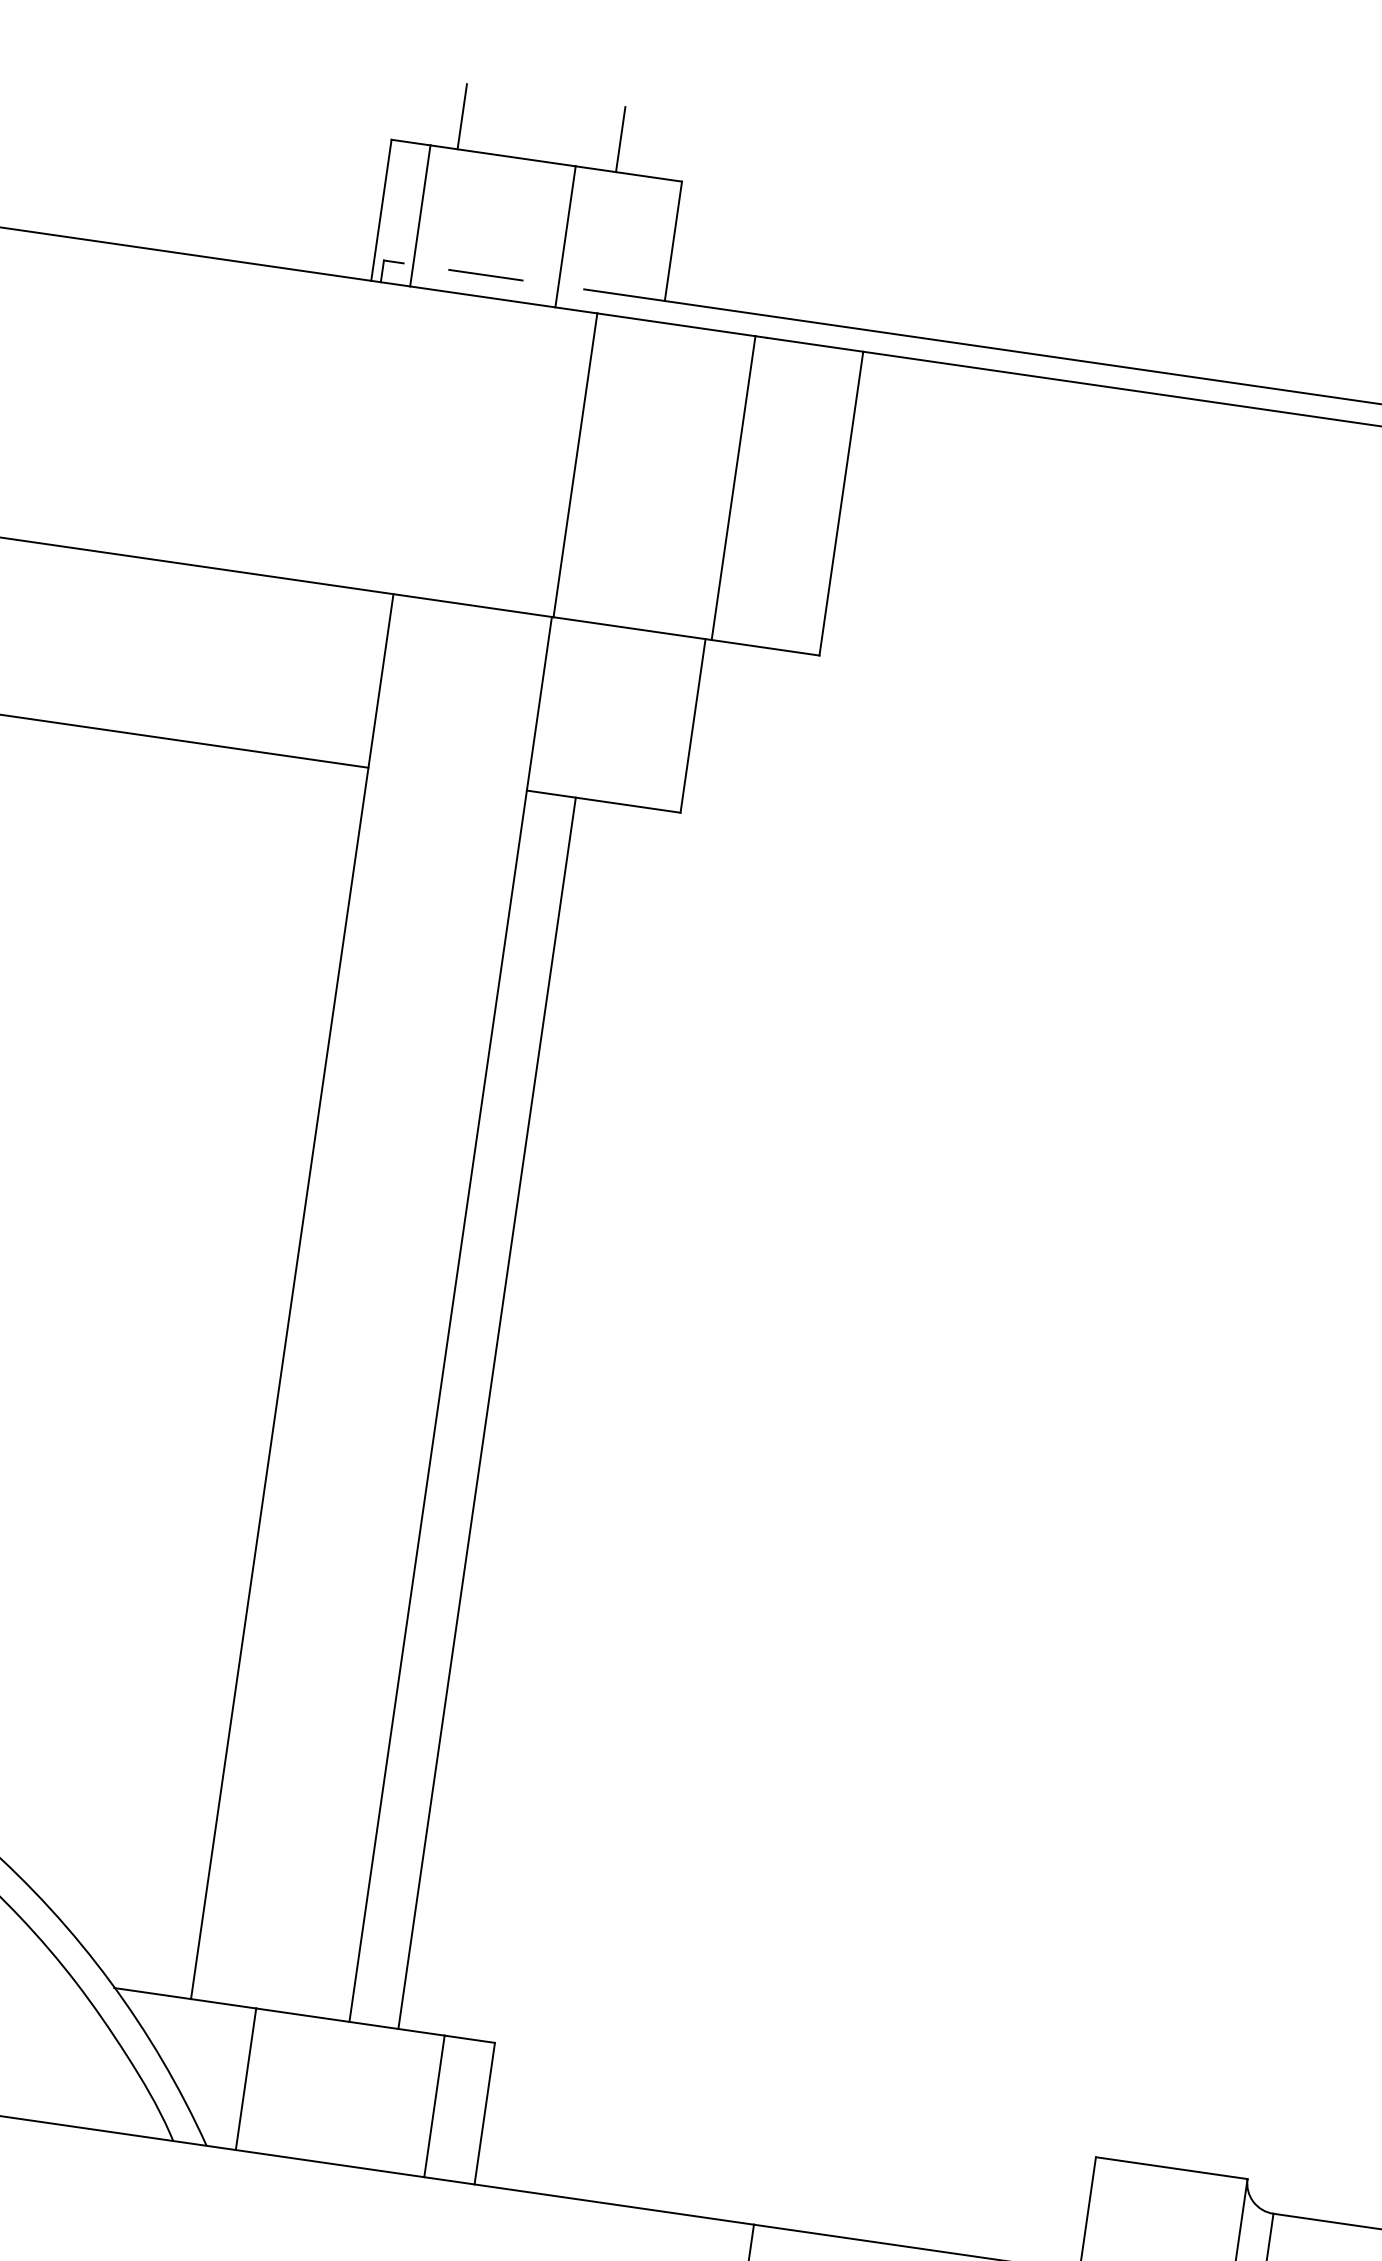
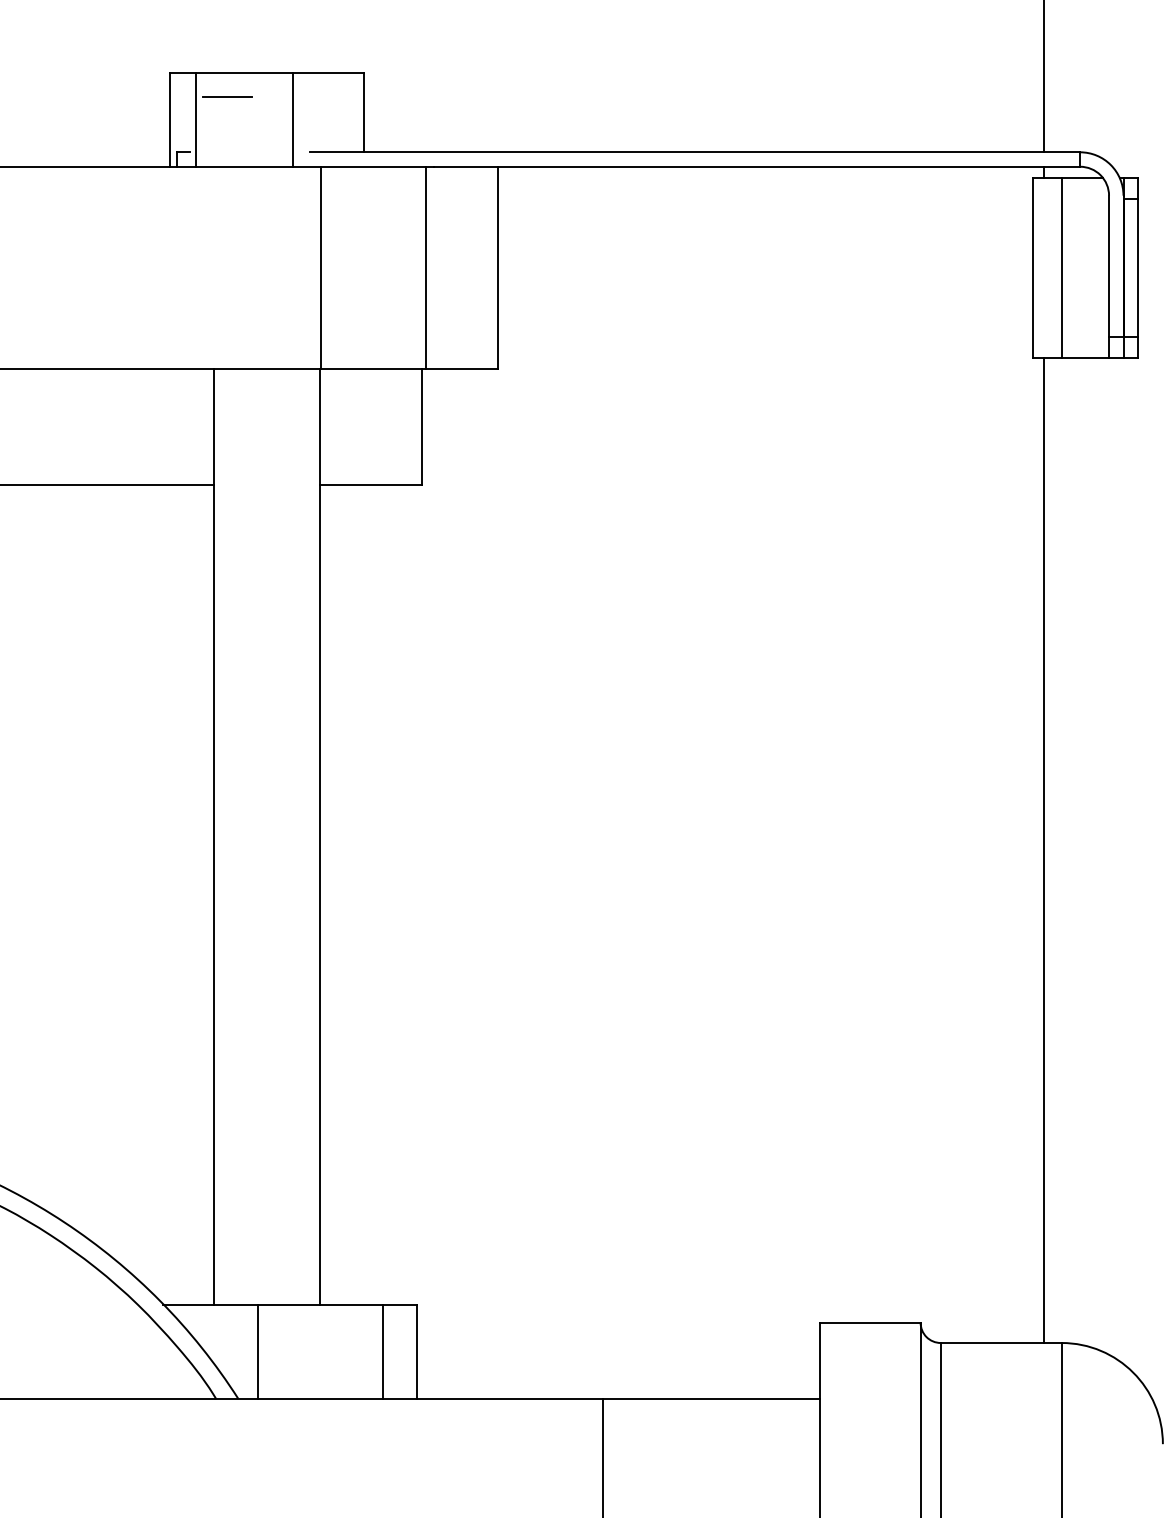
line: (462, 115) -> (214, 50), removed
line: (620, 138) -> (319, 50), removed
line: (485, 273) -> (227, 96), moved
line: (487, 1412) -> (352, 894), removed

